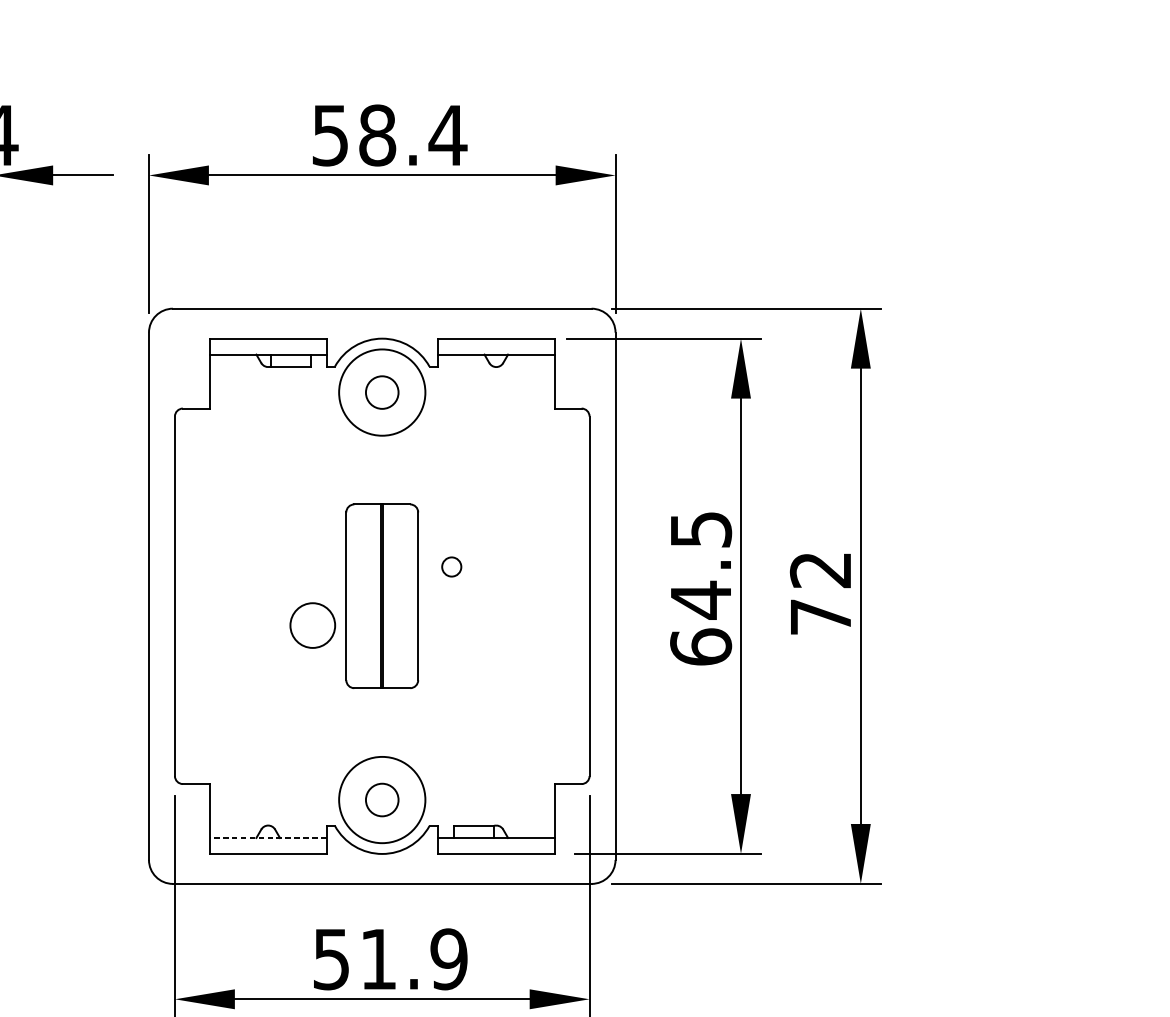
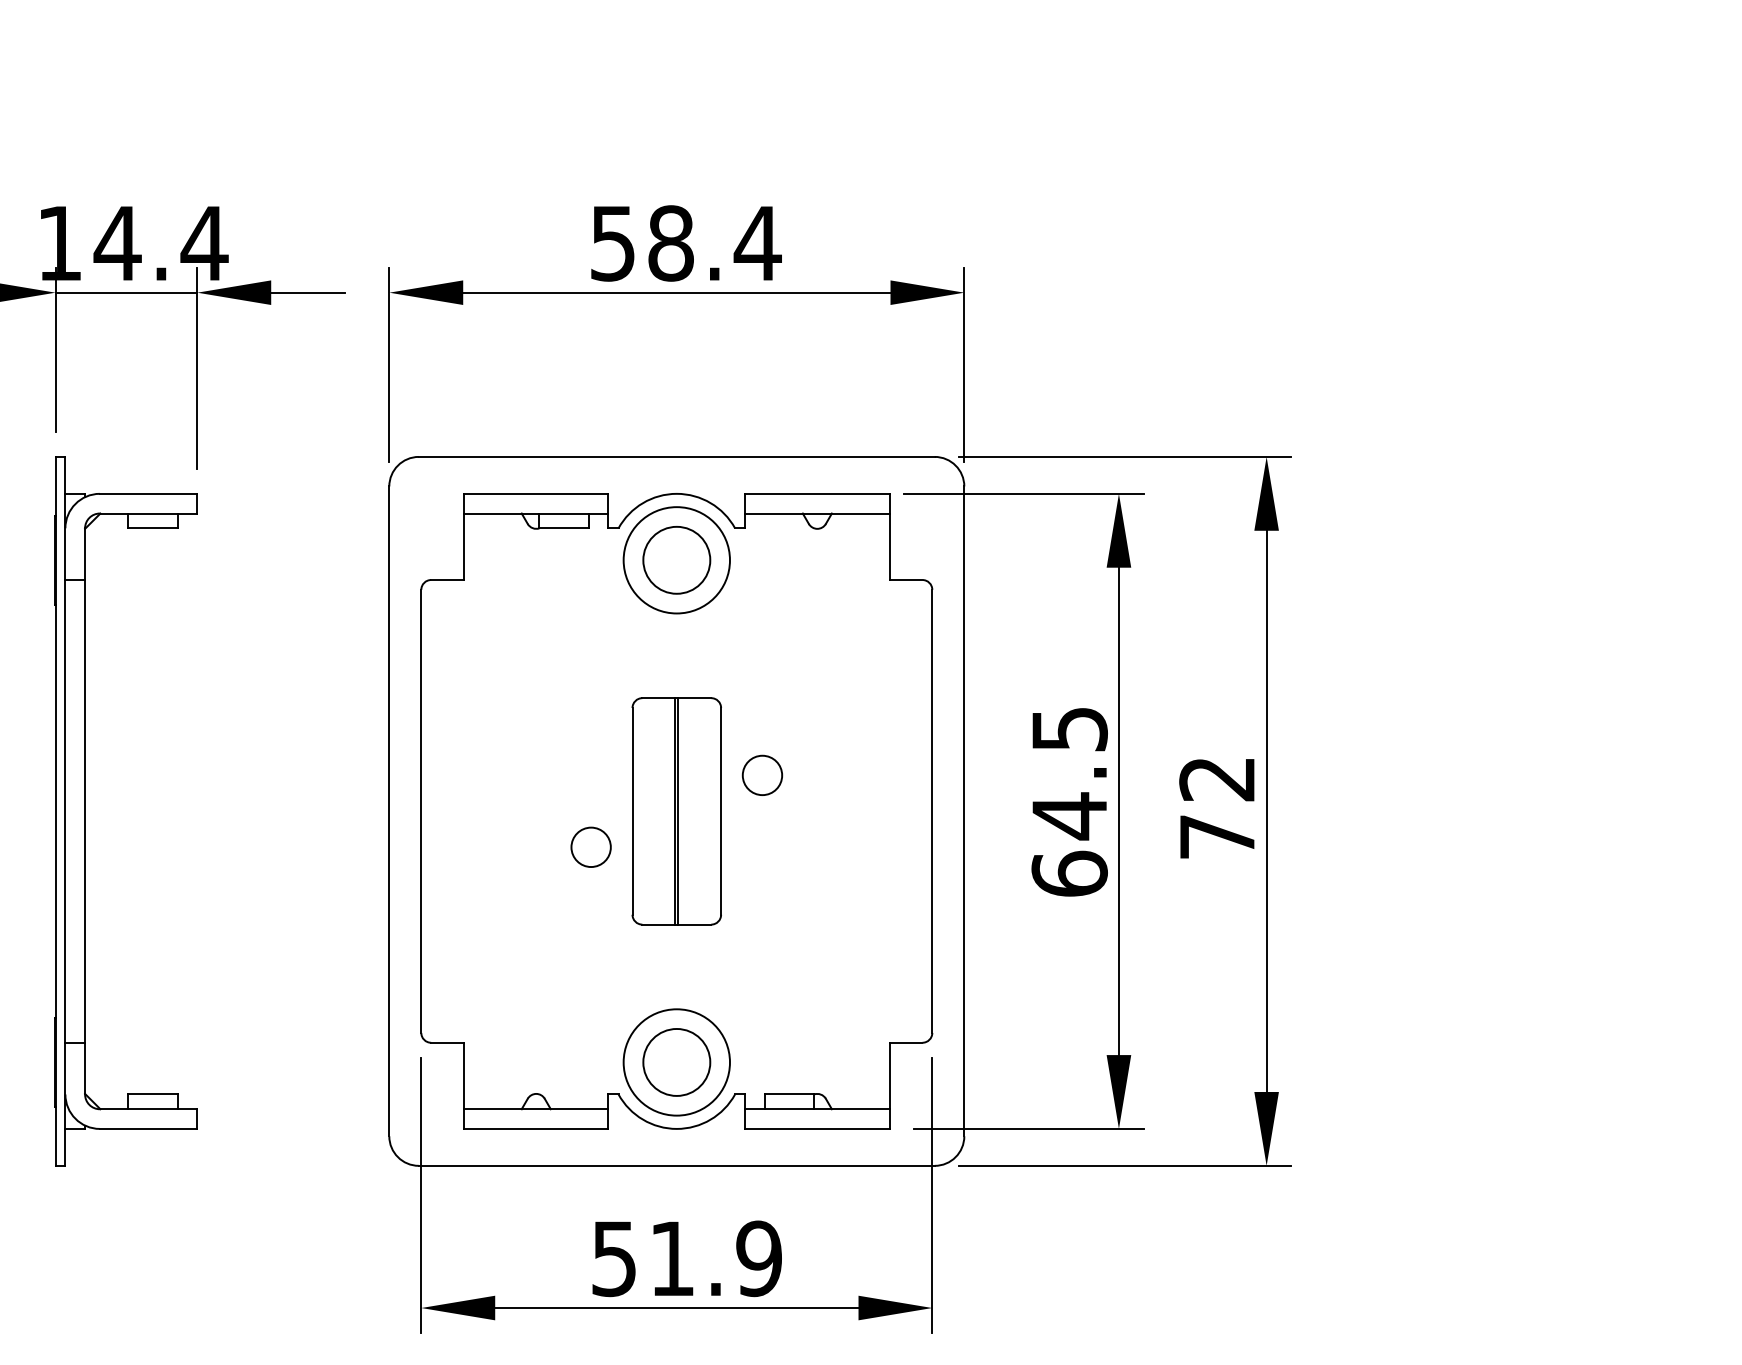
circle: (382, 391) -> (676, 559), size x1.67
circle: (451, 566) -> (762, 774), size x1.67
circle: (312, 624) -> (590, 846), size x0.71
circle: (382, 799) -> (676, 1061), size x1.67
line: (267, 838) -> (535, 1109), dashed -> solid

